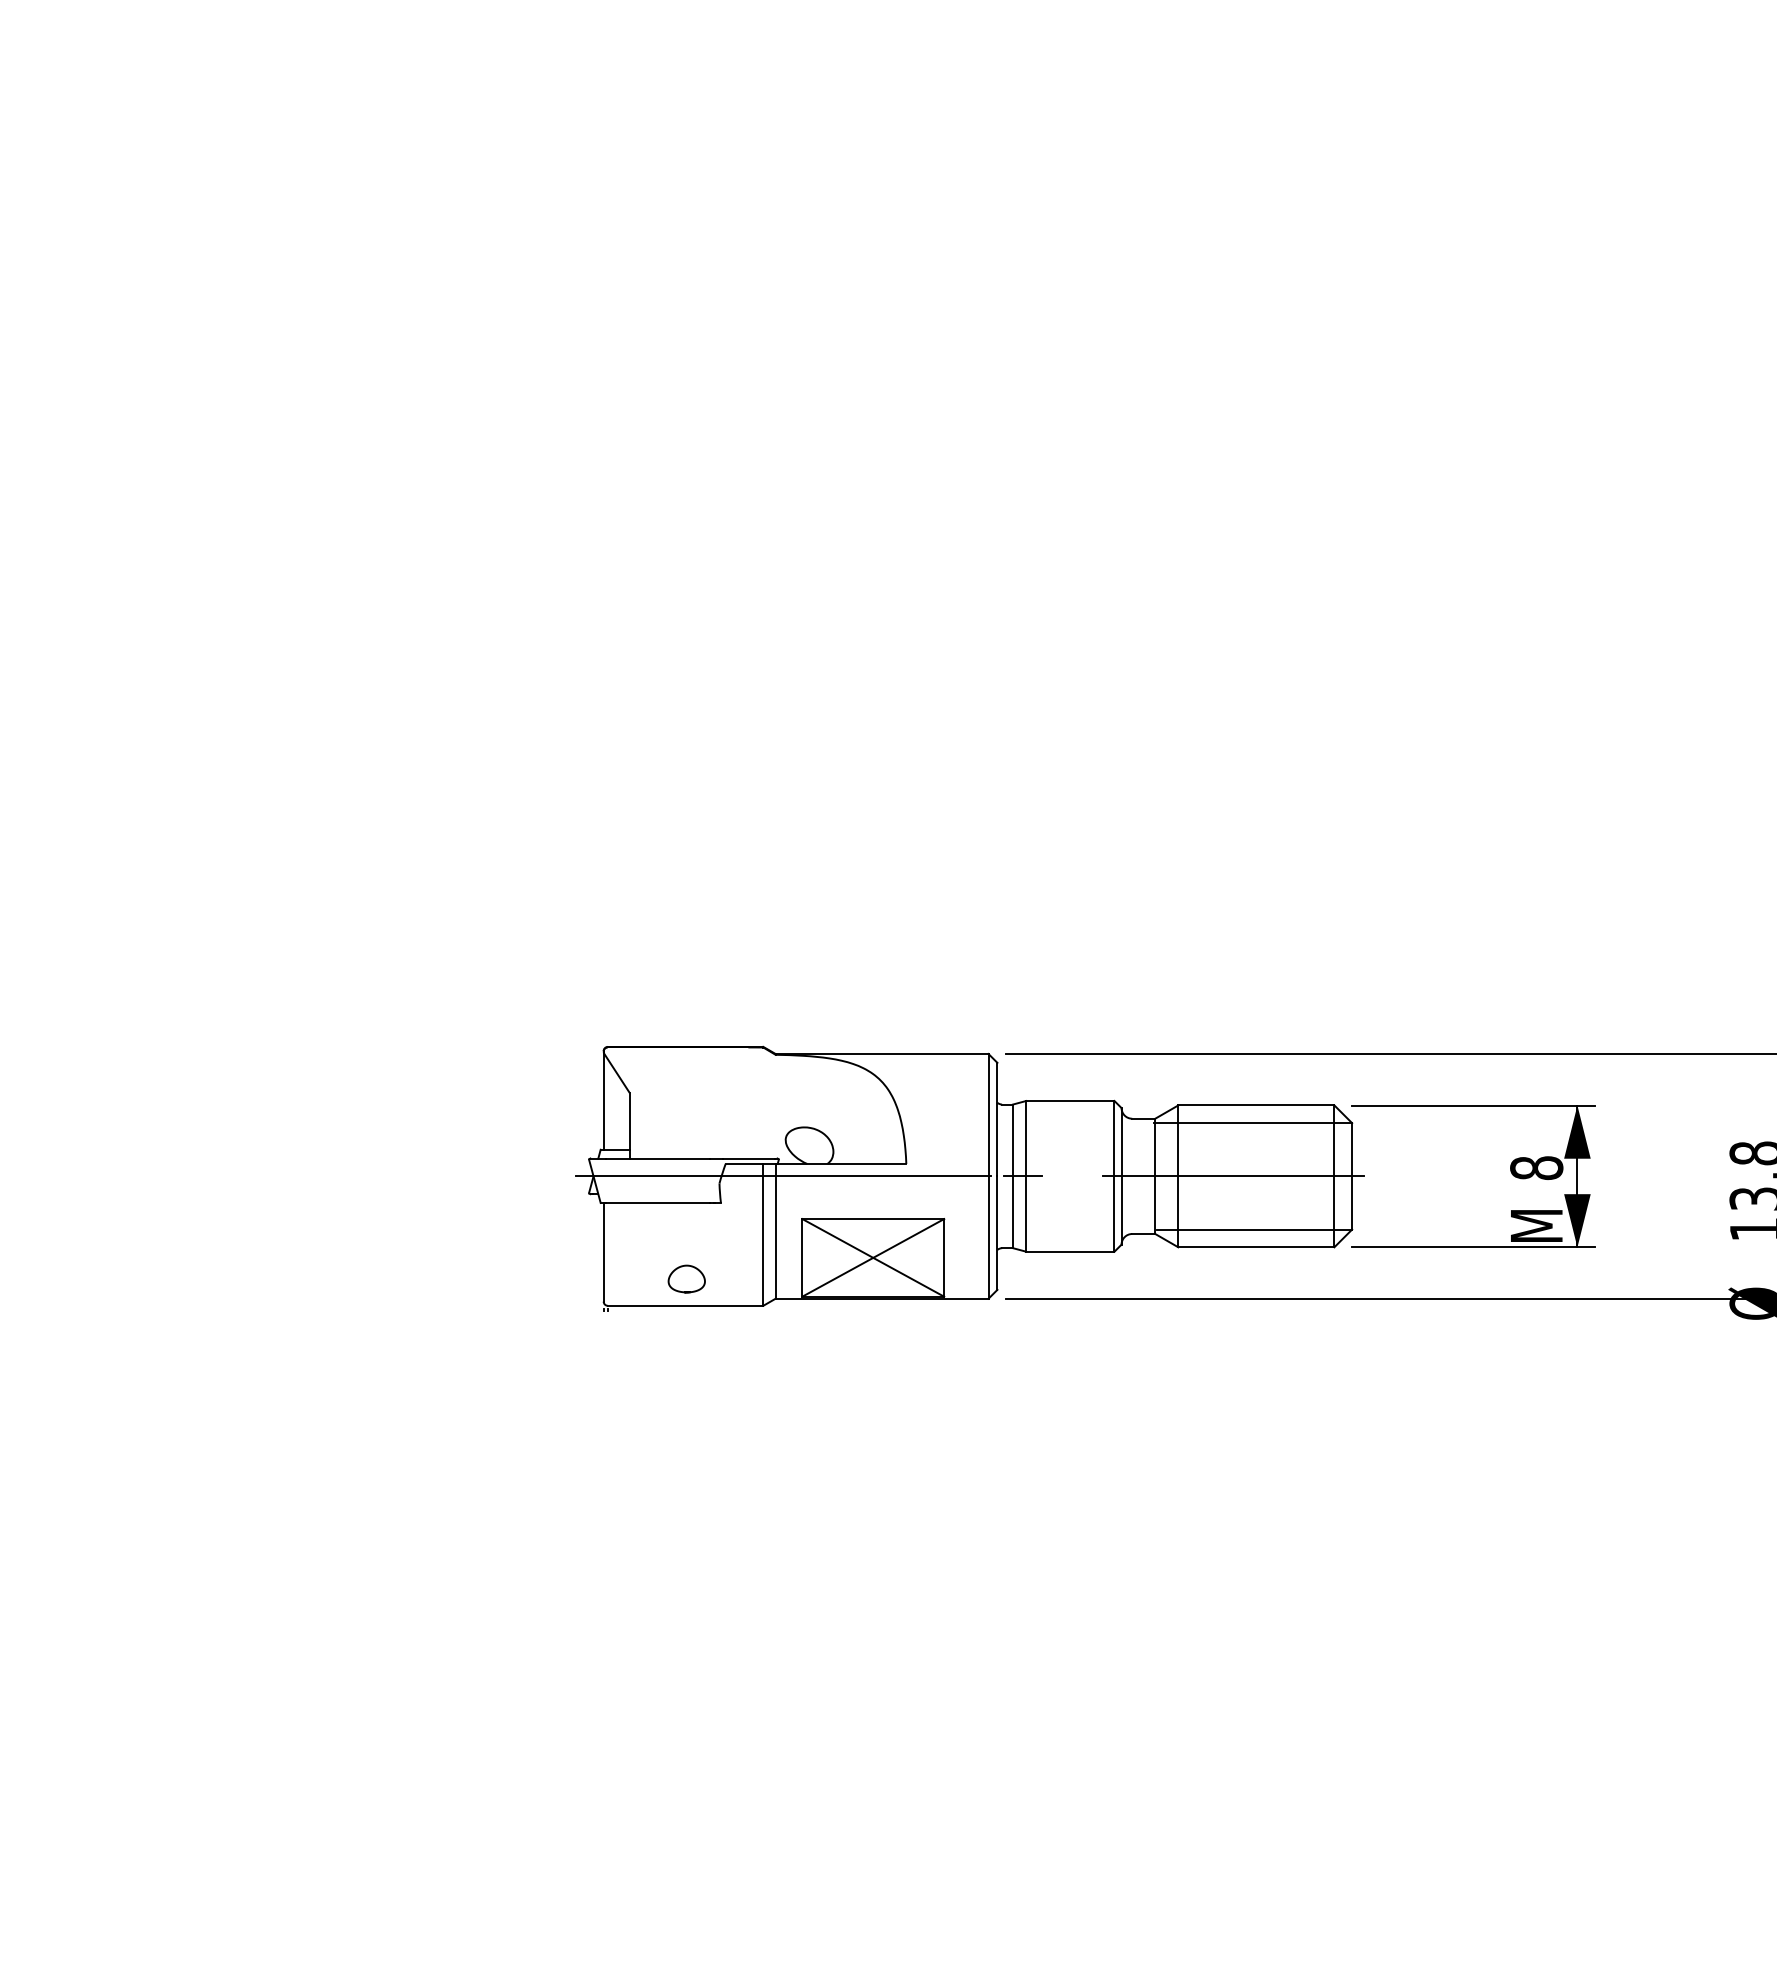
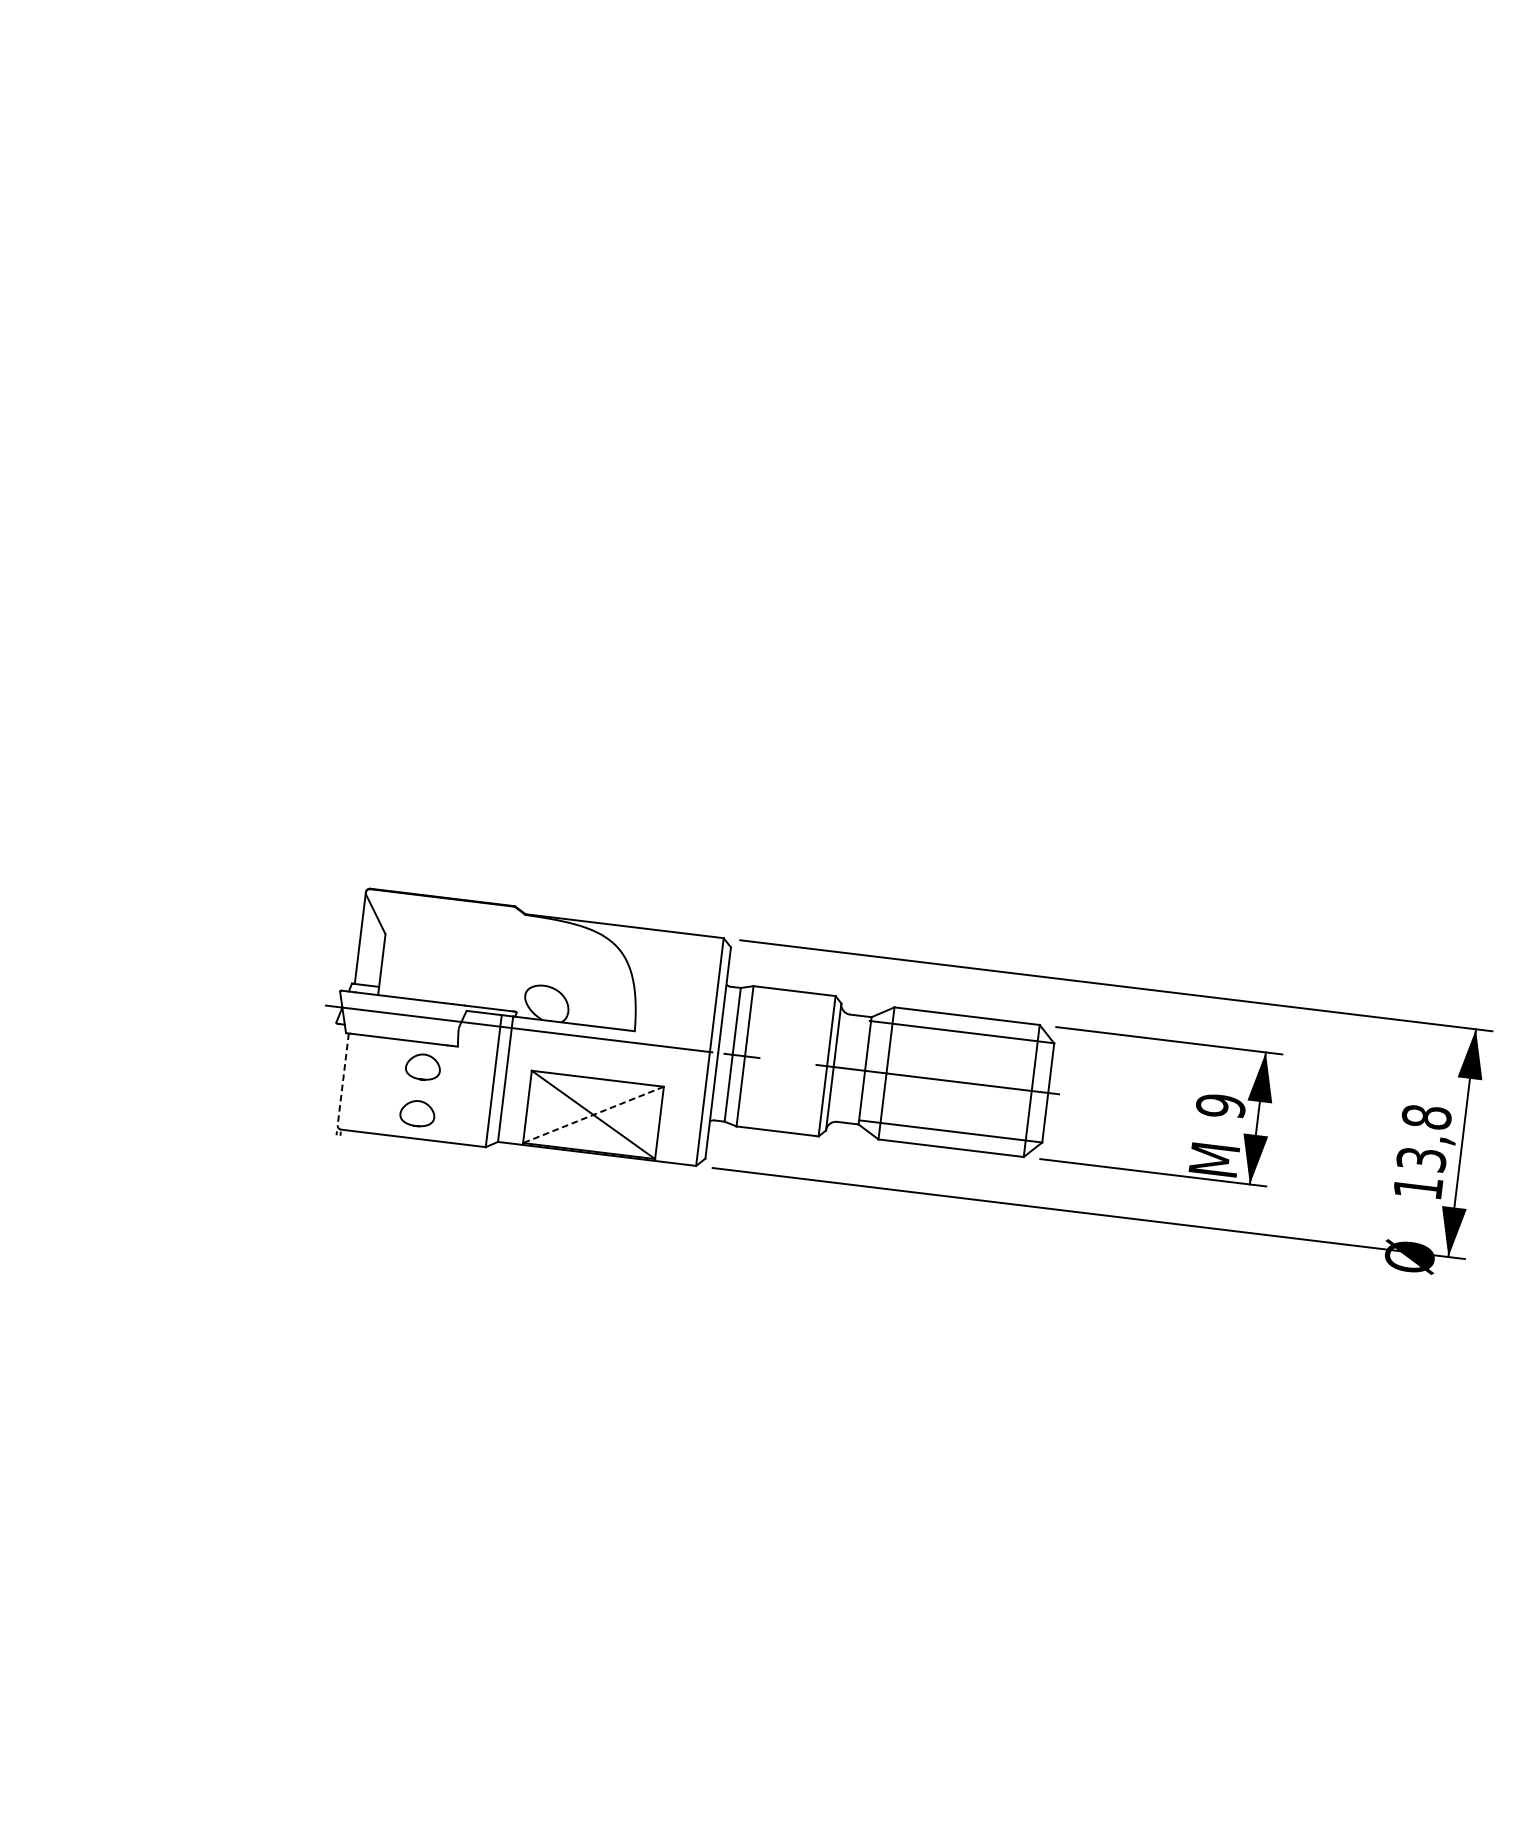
text: (1536, 1168) -> (1220, 1106), 8 -> 9
curve: (682, 1217) -> (420, 1055), added
line: (603, 1252) -> (343, 1079), solid -> dashed
line: (873, 1257) -> (593, 1114), solid -> dashed

